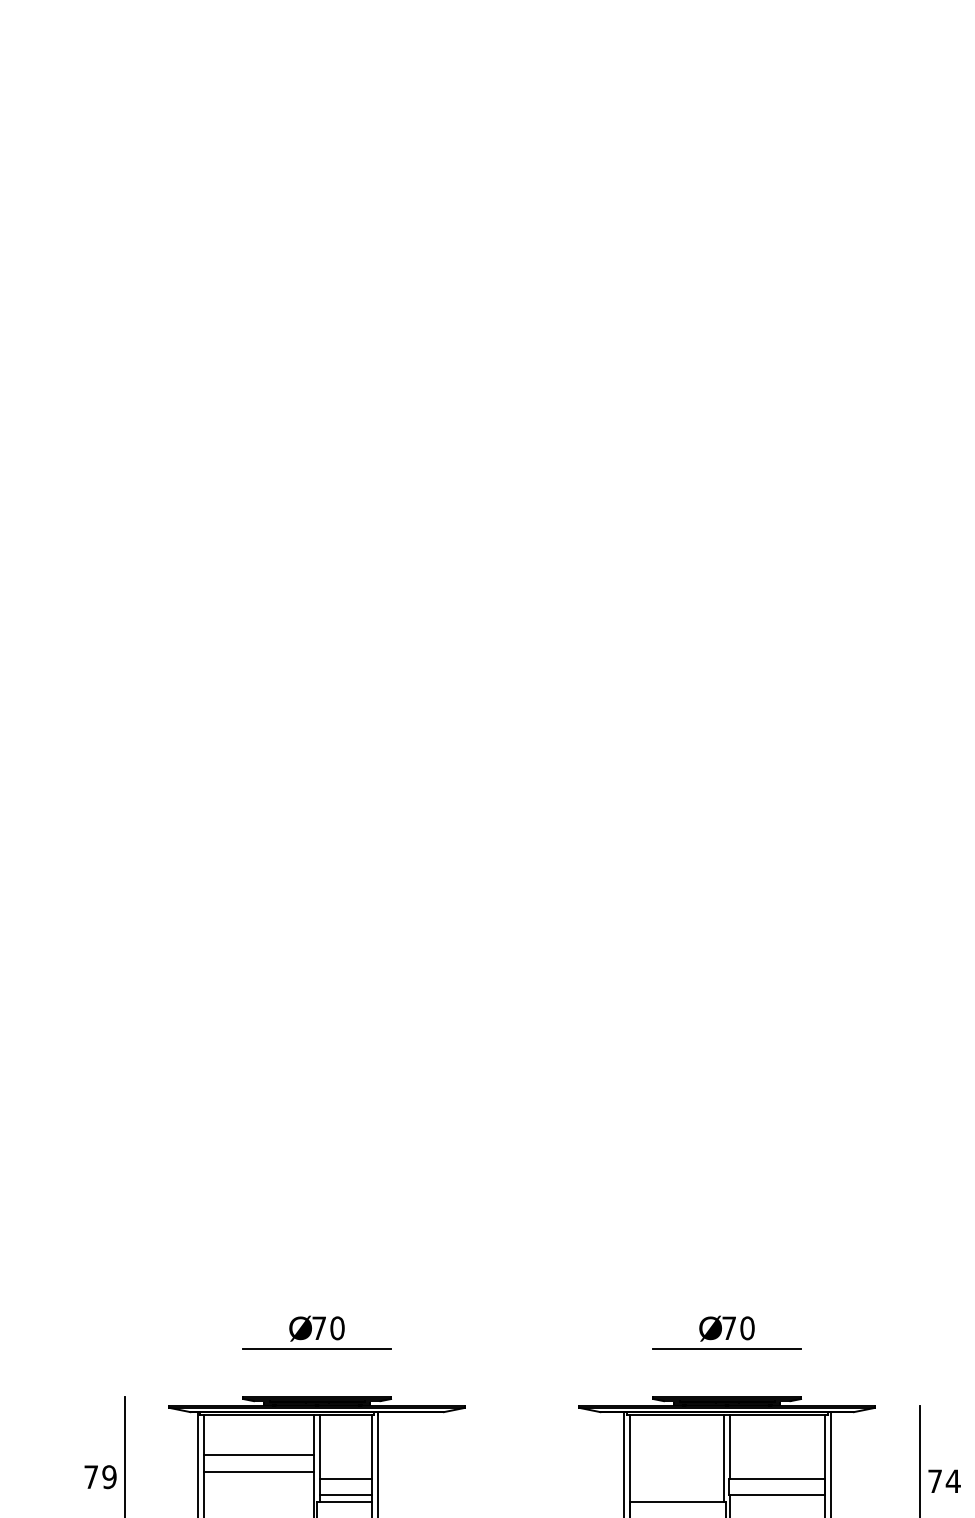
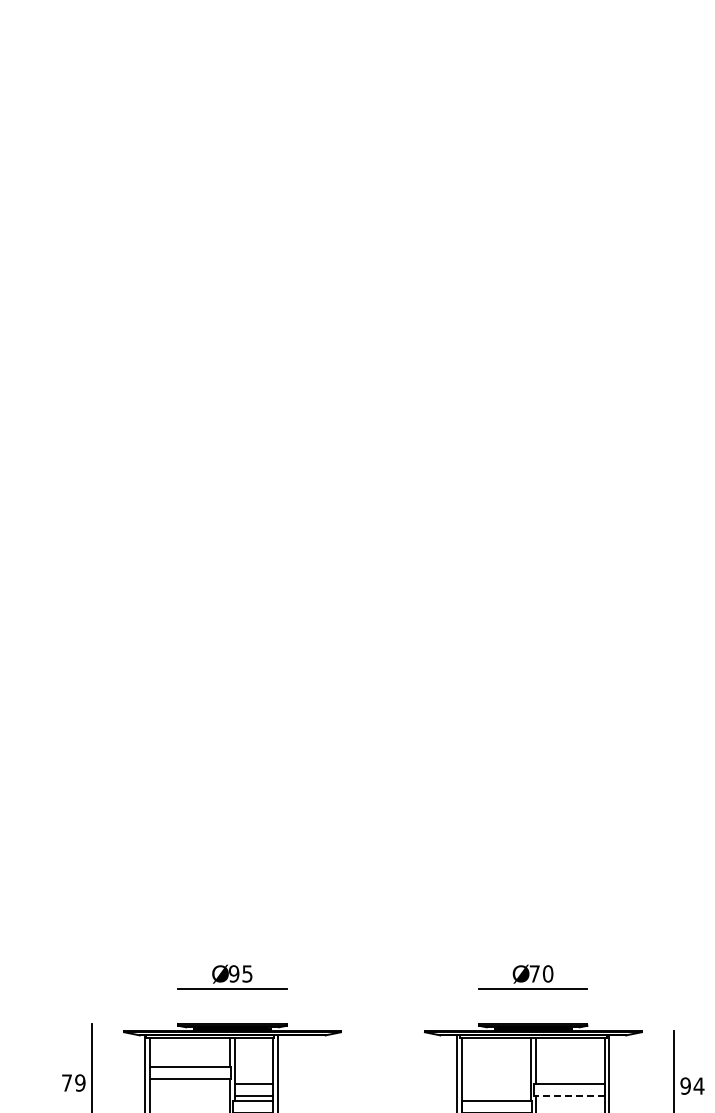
text: (327, 1327) -> (240, 973), 70 -> 95
text: (934, 1480) -> (685, 1085), 74 -> 94
line: (776, 1495) -> (569, 1096), solid -> dashed

